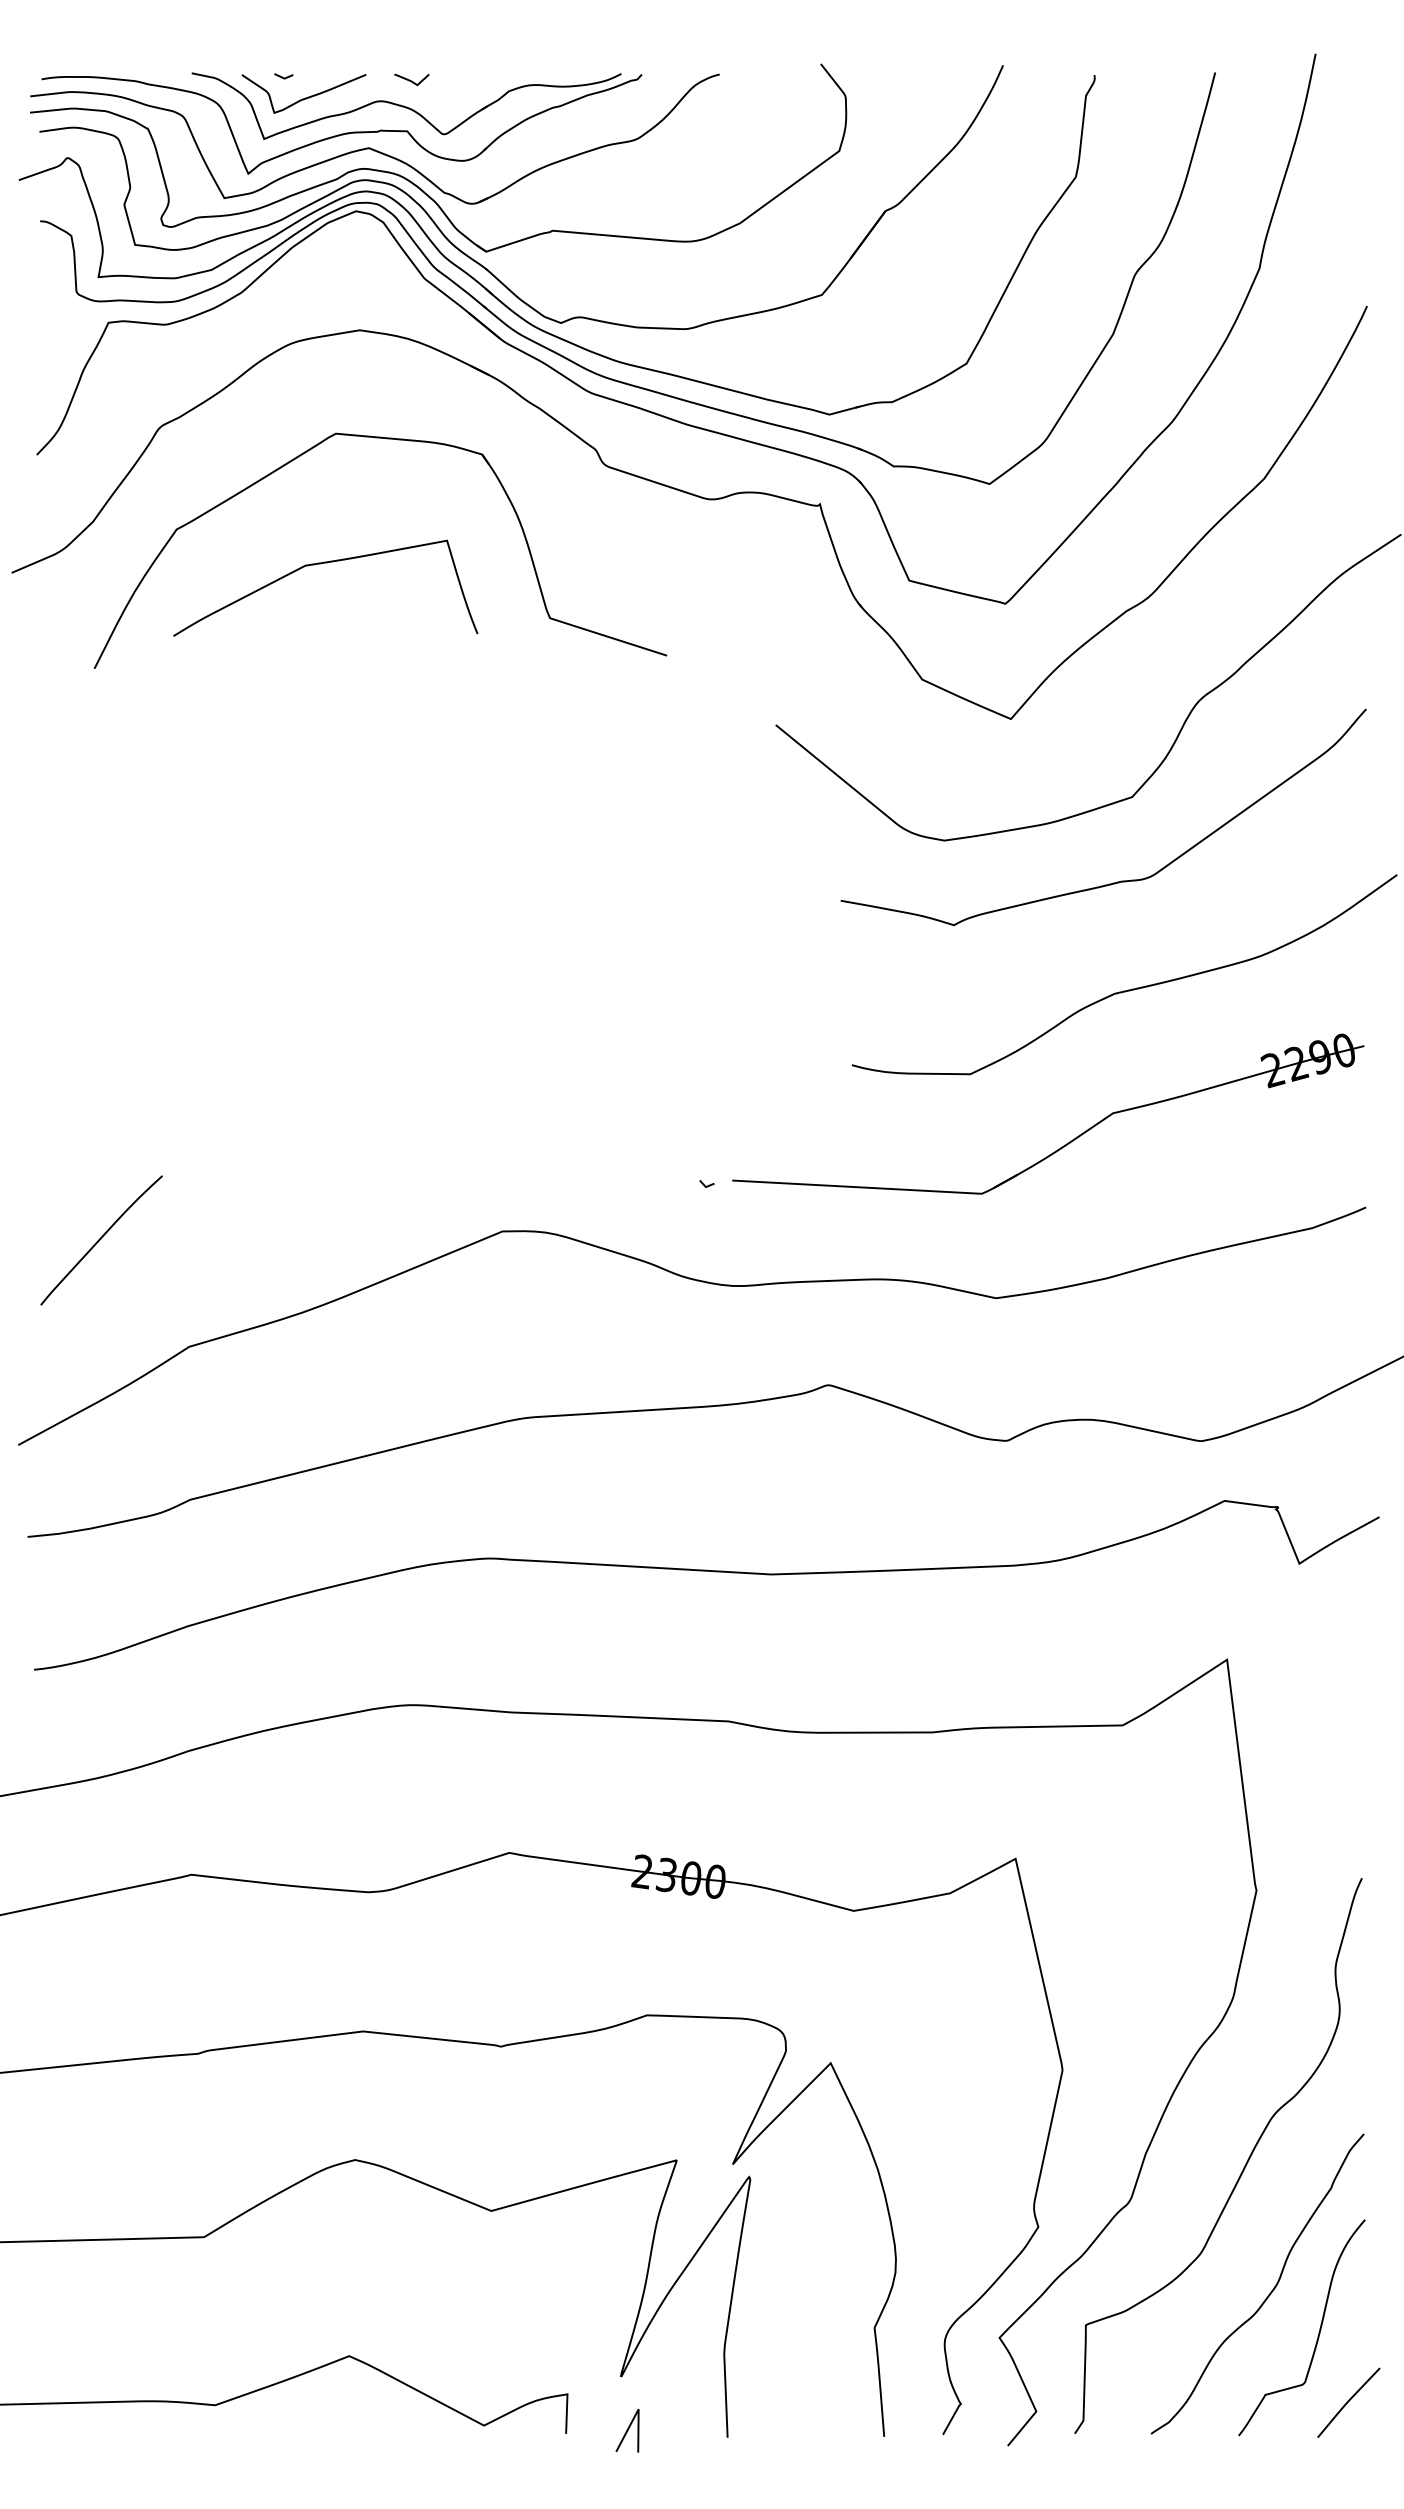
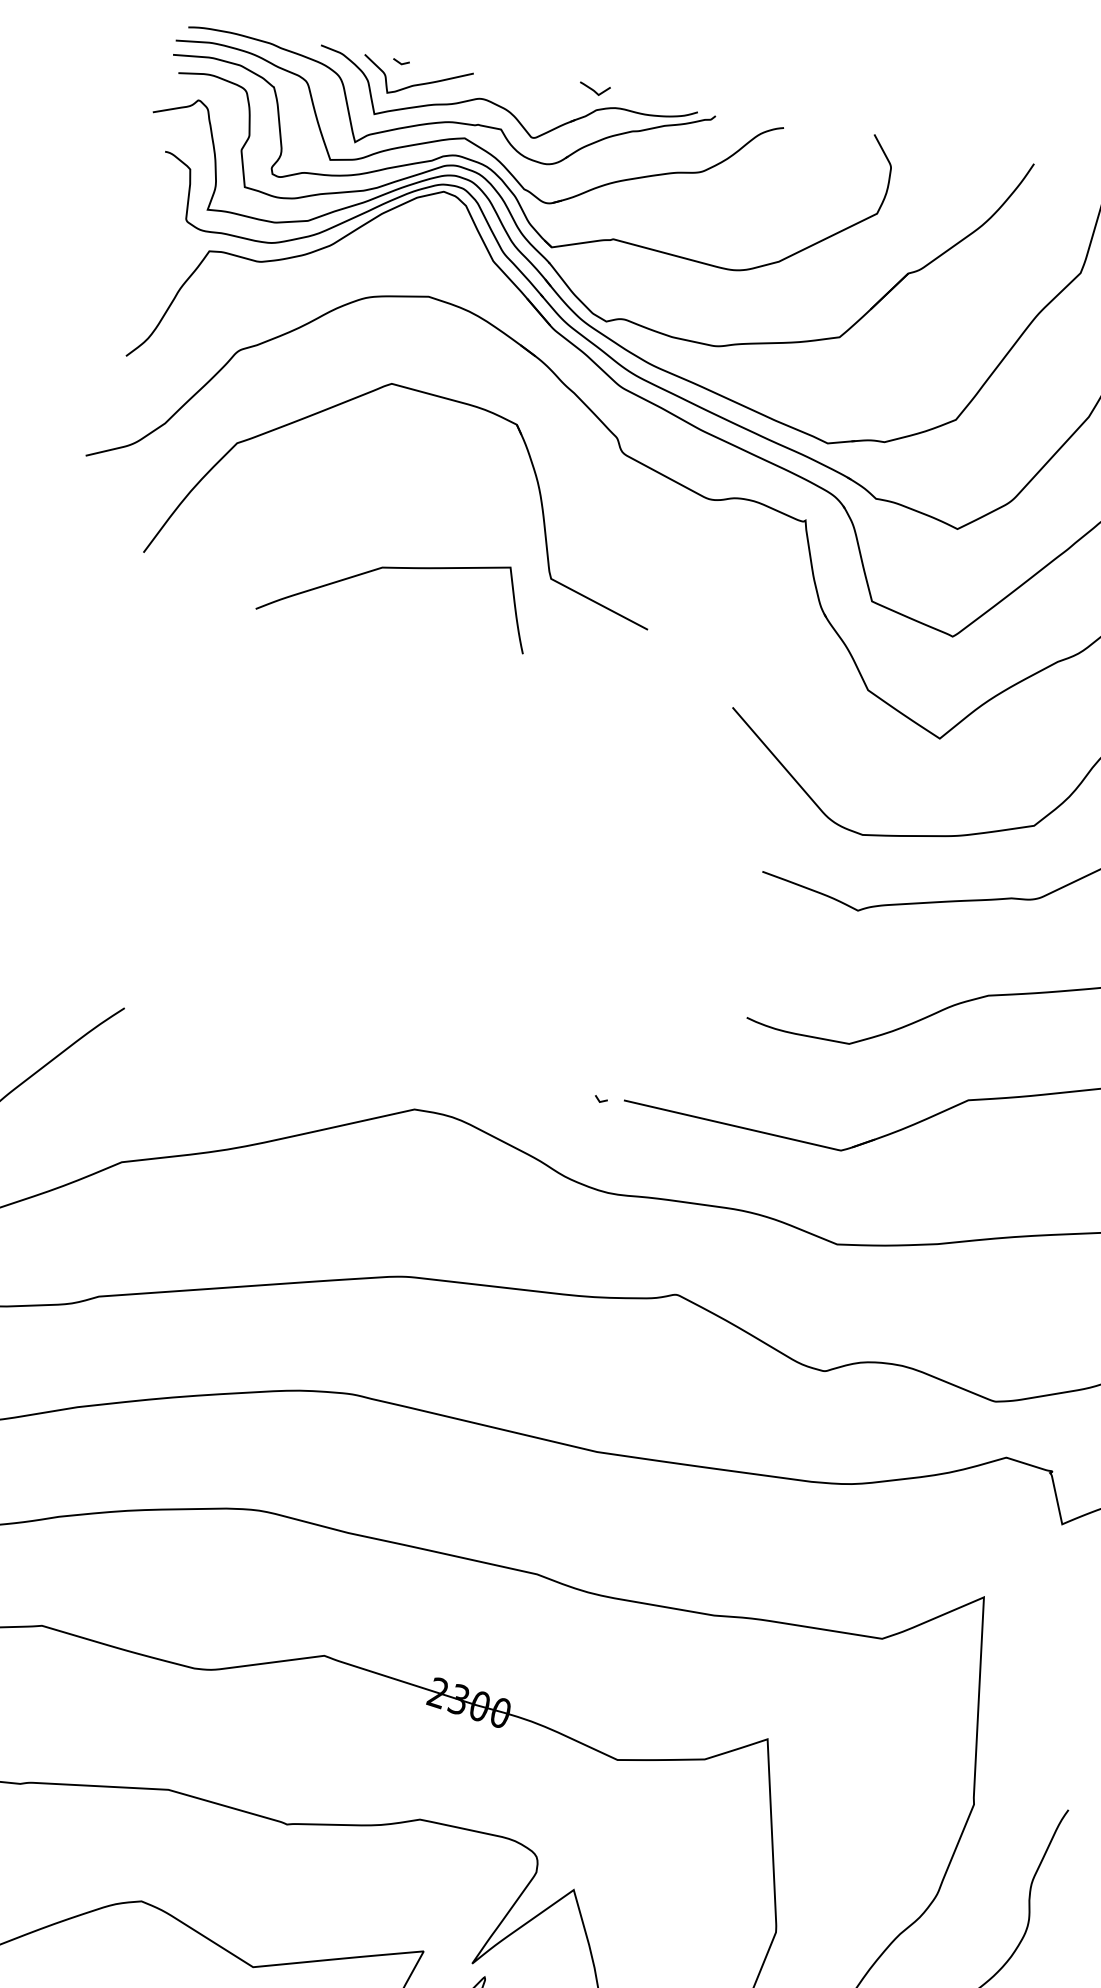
curve: (411, 80) -> (594, 90), moved
curve: (321, 564) -> (396, 569), moved

